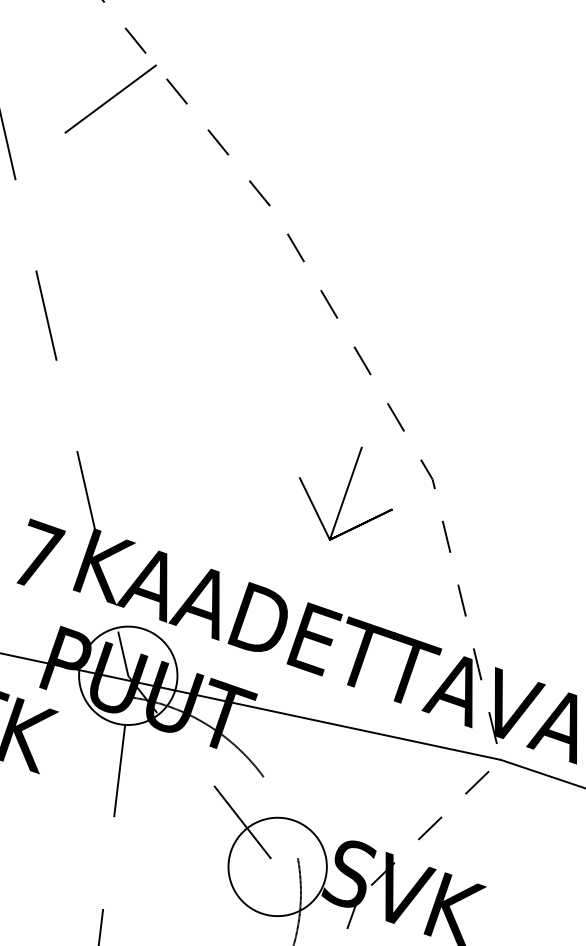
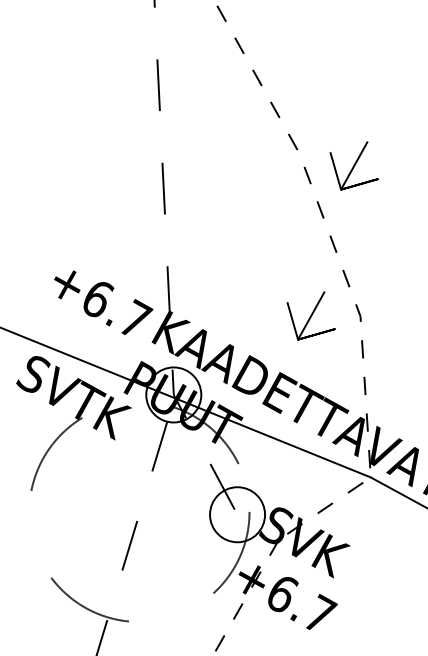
line: (111, 98) -> (220, 75), removed
line: (373, 215) -> (353, 165), added

